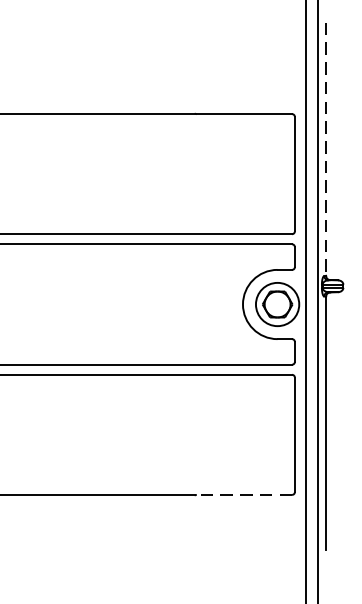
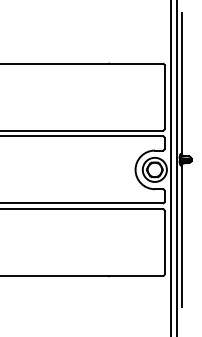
line: (325, 149) -> (181, 83), dashed -> solid
line: (244, 495) -> (136, 276), dashed -> solid

